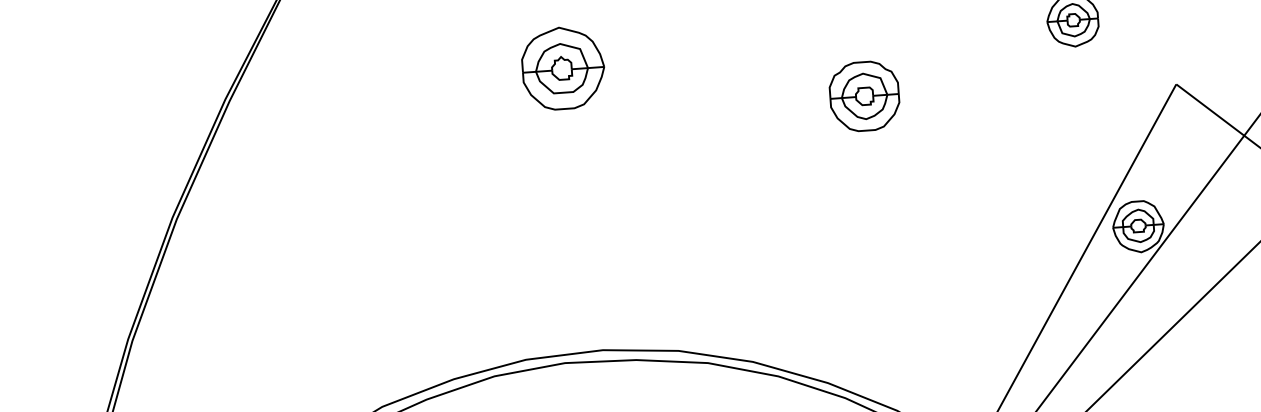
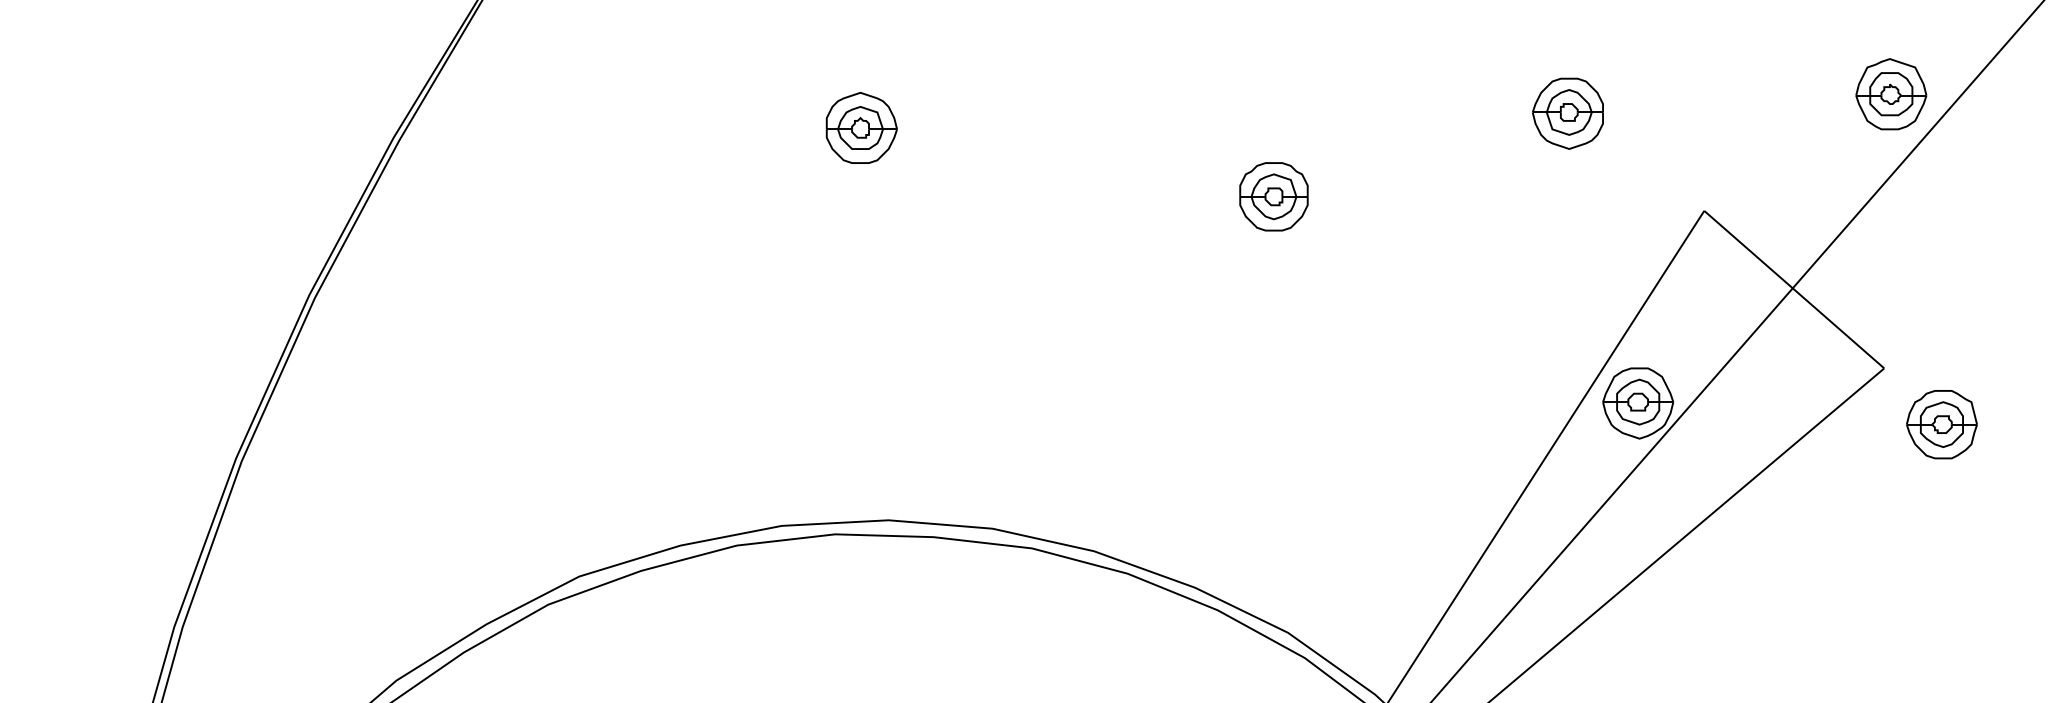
part: (562, 67) -> (861, 127), size x0.62
part: (864, 96) -> (1273, 196), size x0.71

